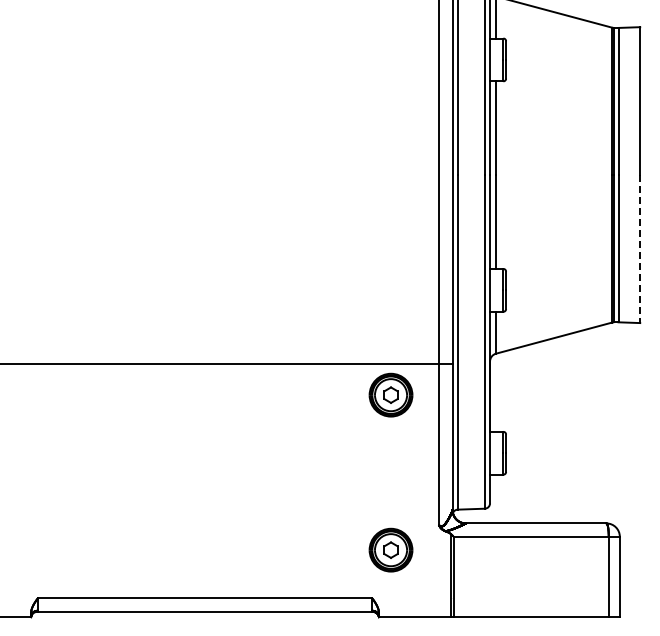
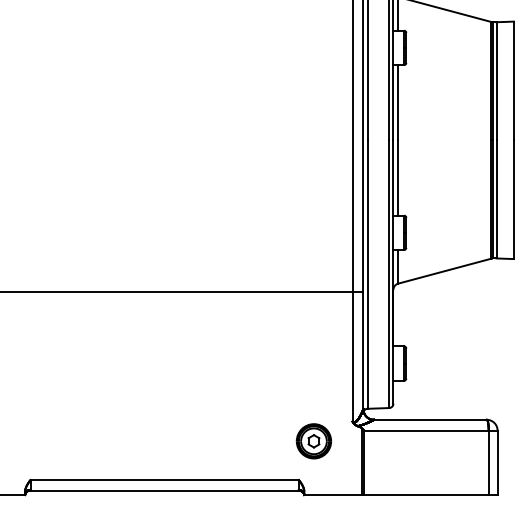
line: (640, 249) -> (514, 200), dashed -> solid
part: (390, 394) -> (313, 316), removed

